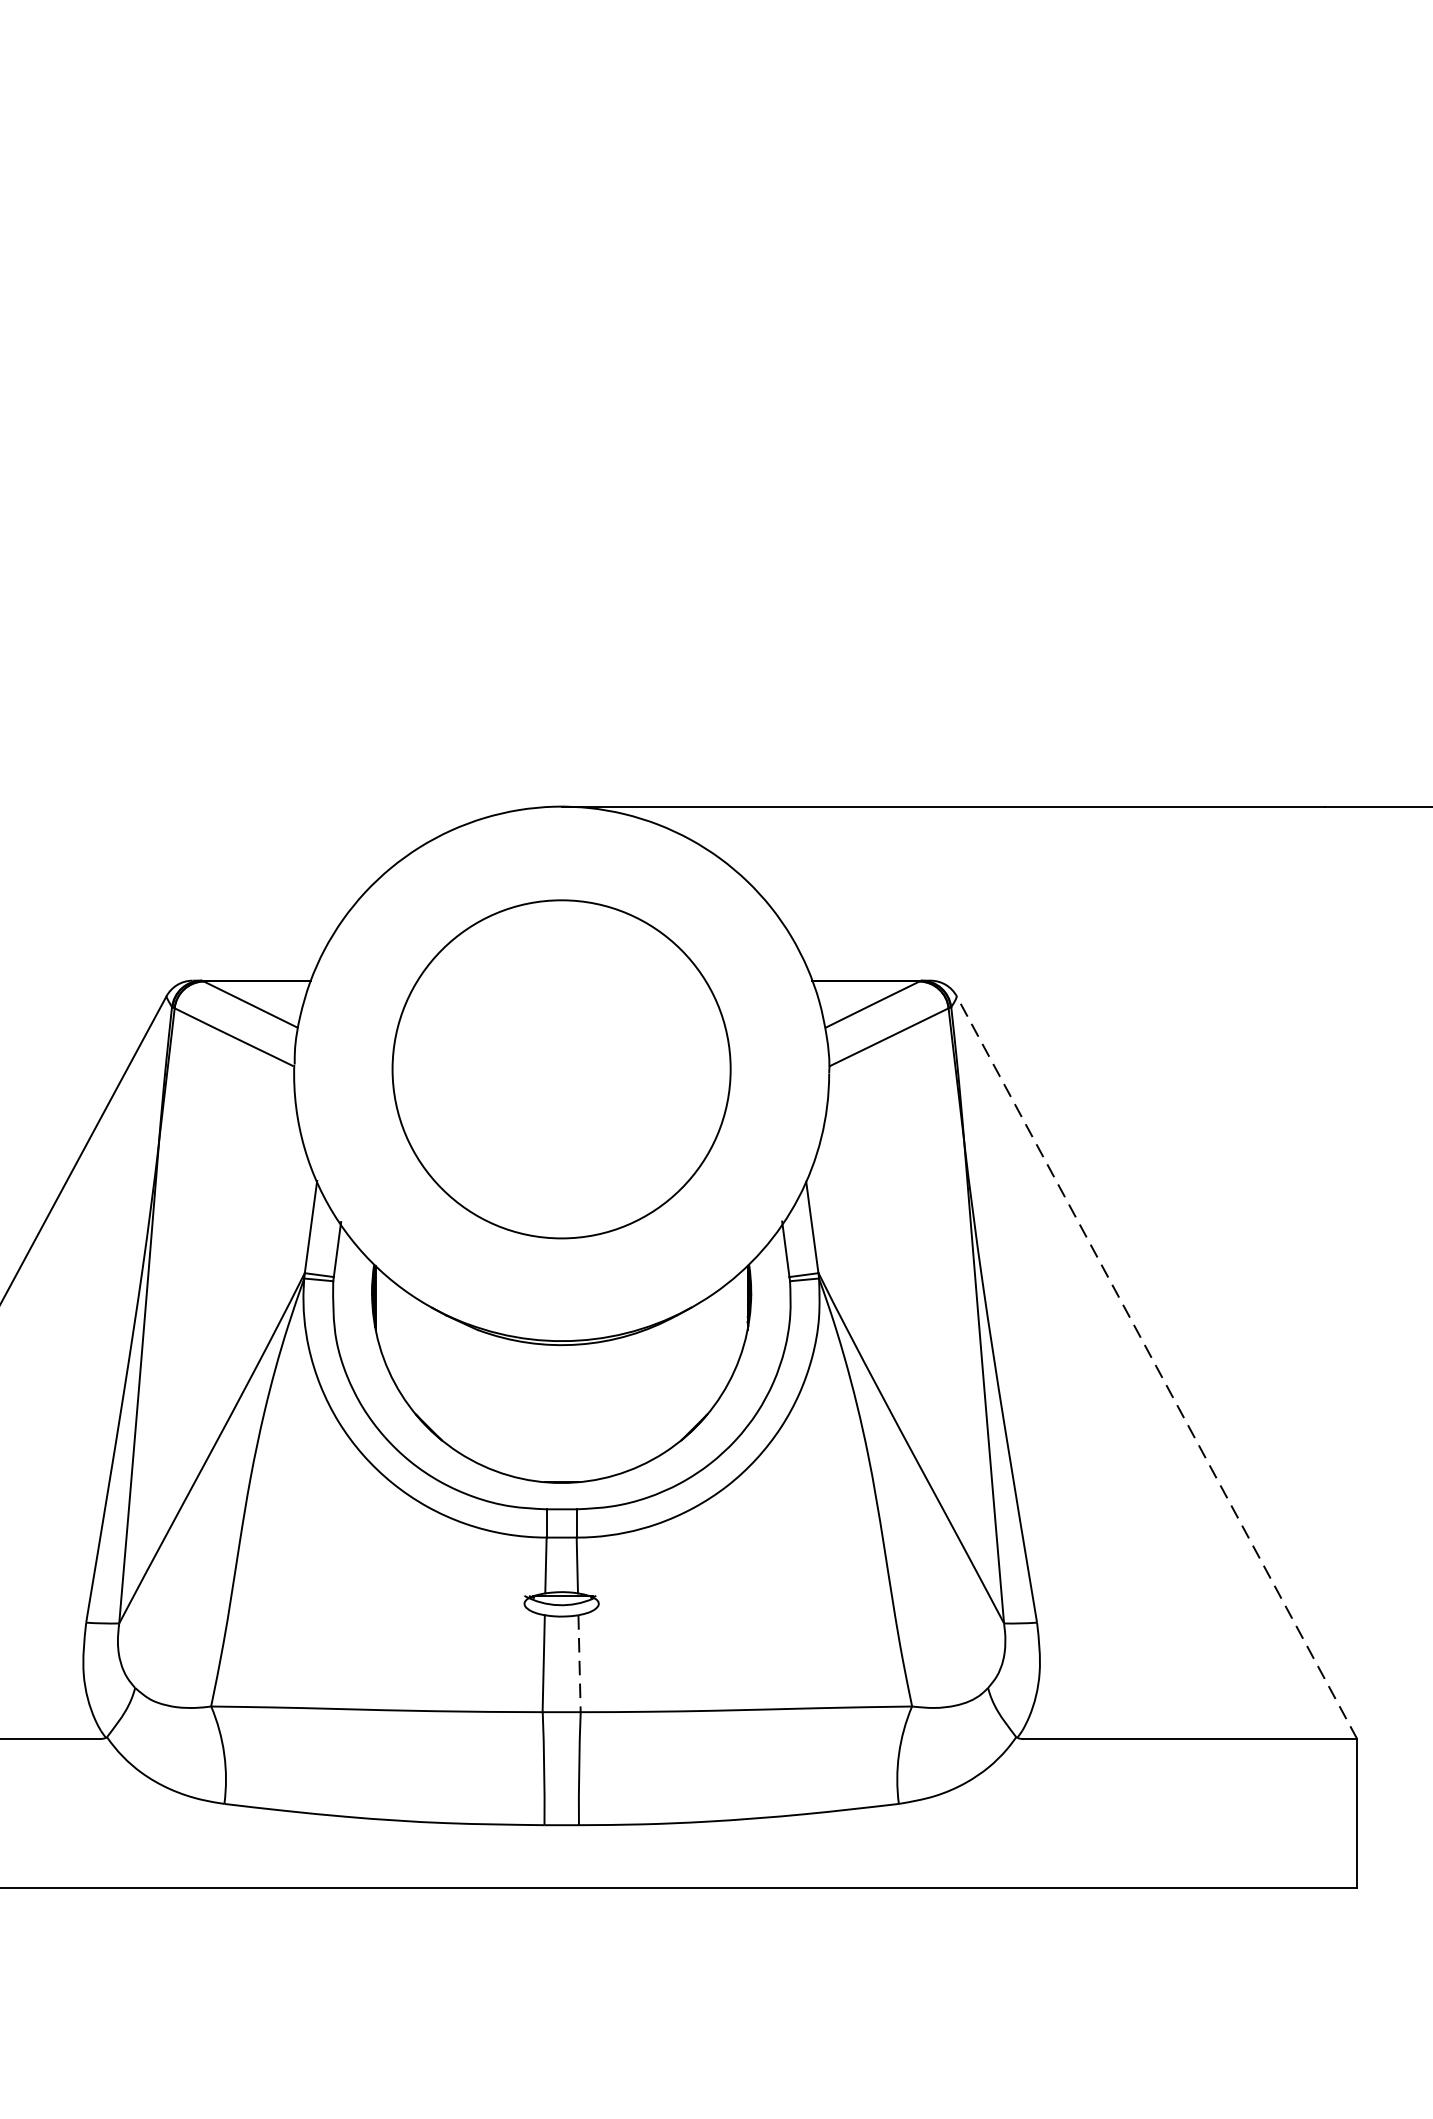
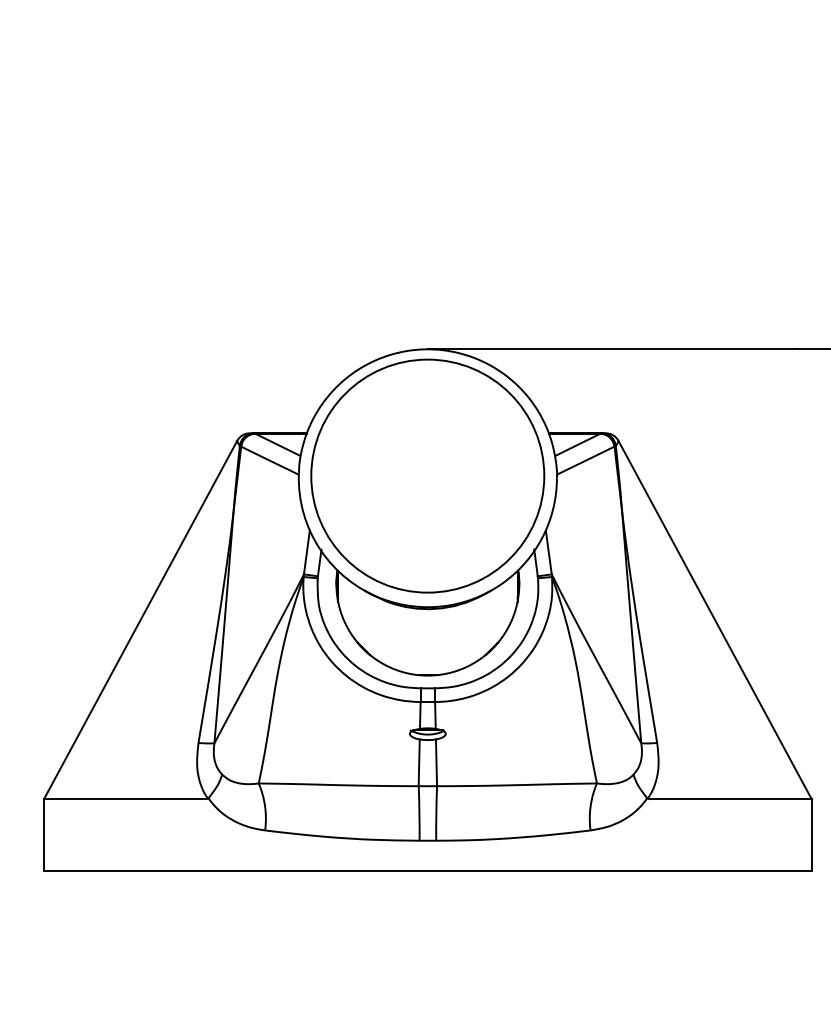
circle: (560, 1068) -> (427, 475), size x1.43
line: (1157, 1368) -> (715, 620), dashed -> solid
line: (579, 1665) -> (436, 763), dashed -> solid

